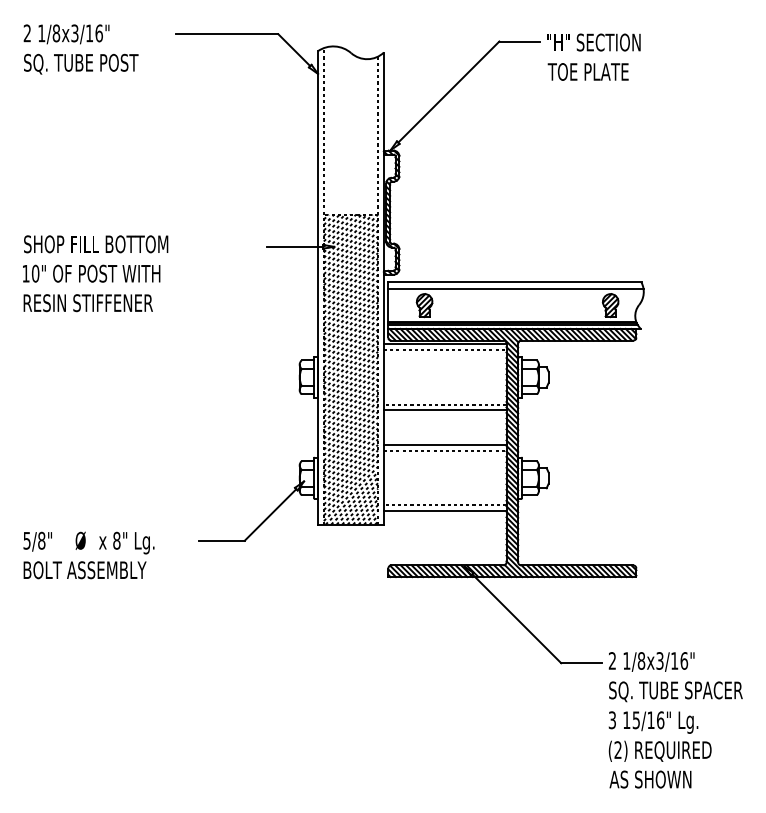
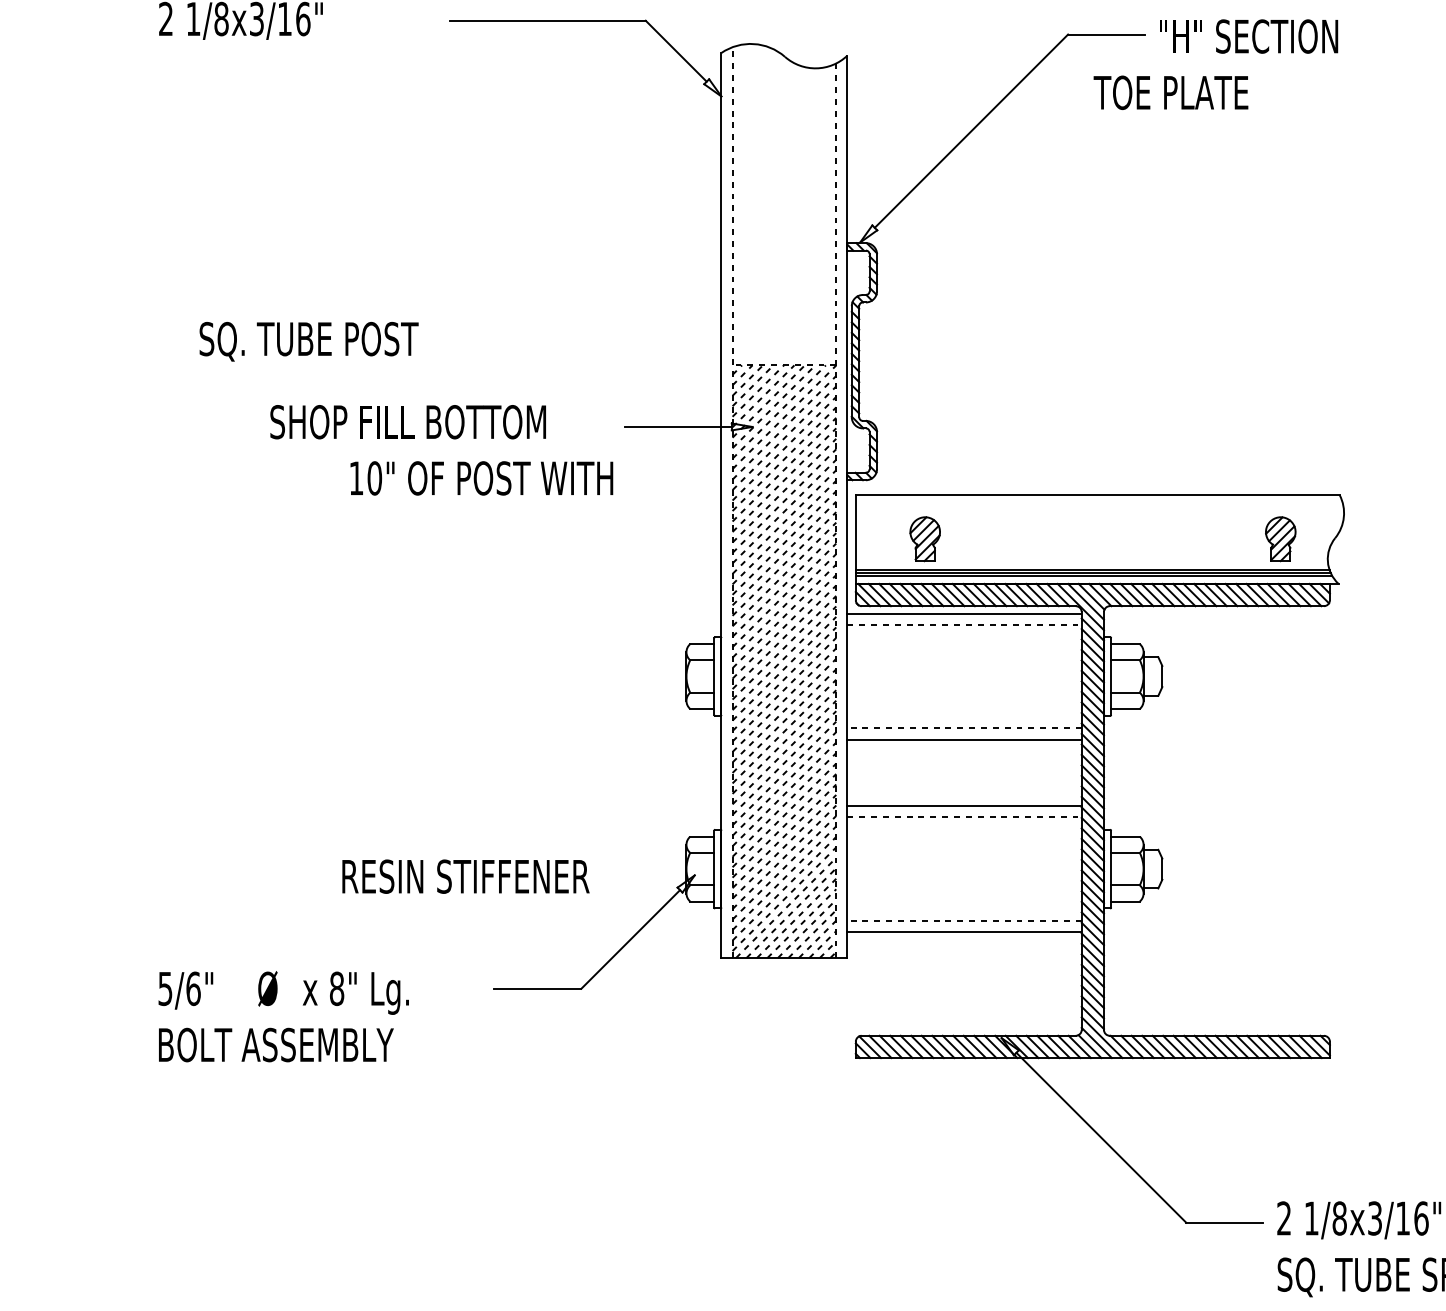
text: (81, 63) -> (309, 340), moved
text: (587, 71) -> (1169, 91), moved
text: (96, 244) -> (408, 422), moved
text: (91, 273) -> (481, 477), moved
line: (515, 289) -> (1098, 508), removed
text: (87, 303) -> (464, 877), moved
text: (41, 540) -> (192, 988), 5/8" -> 5/6"

